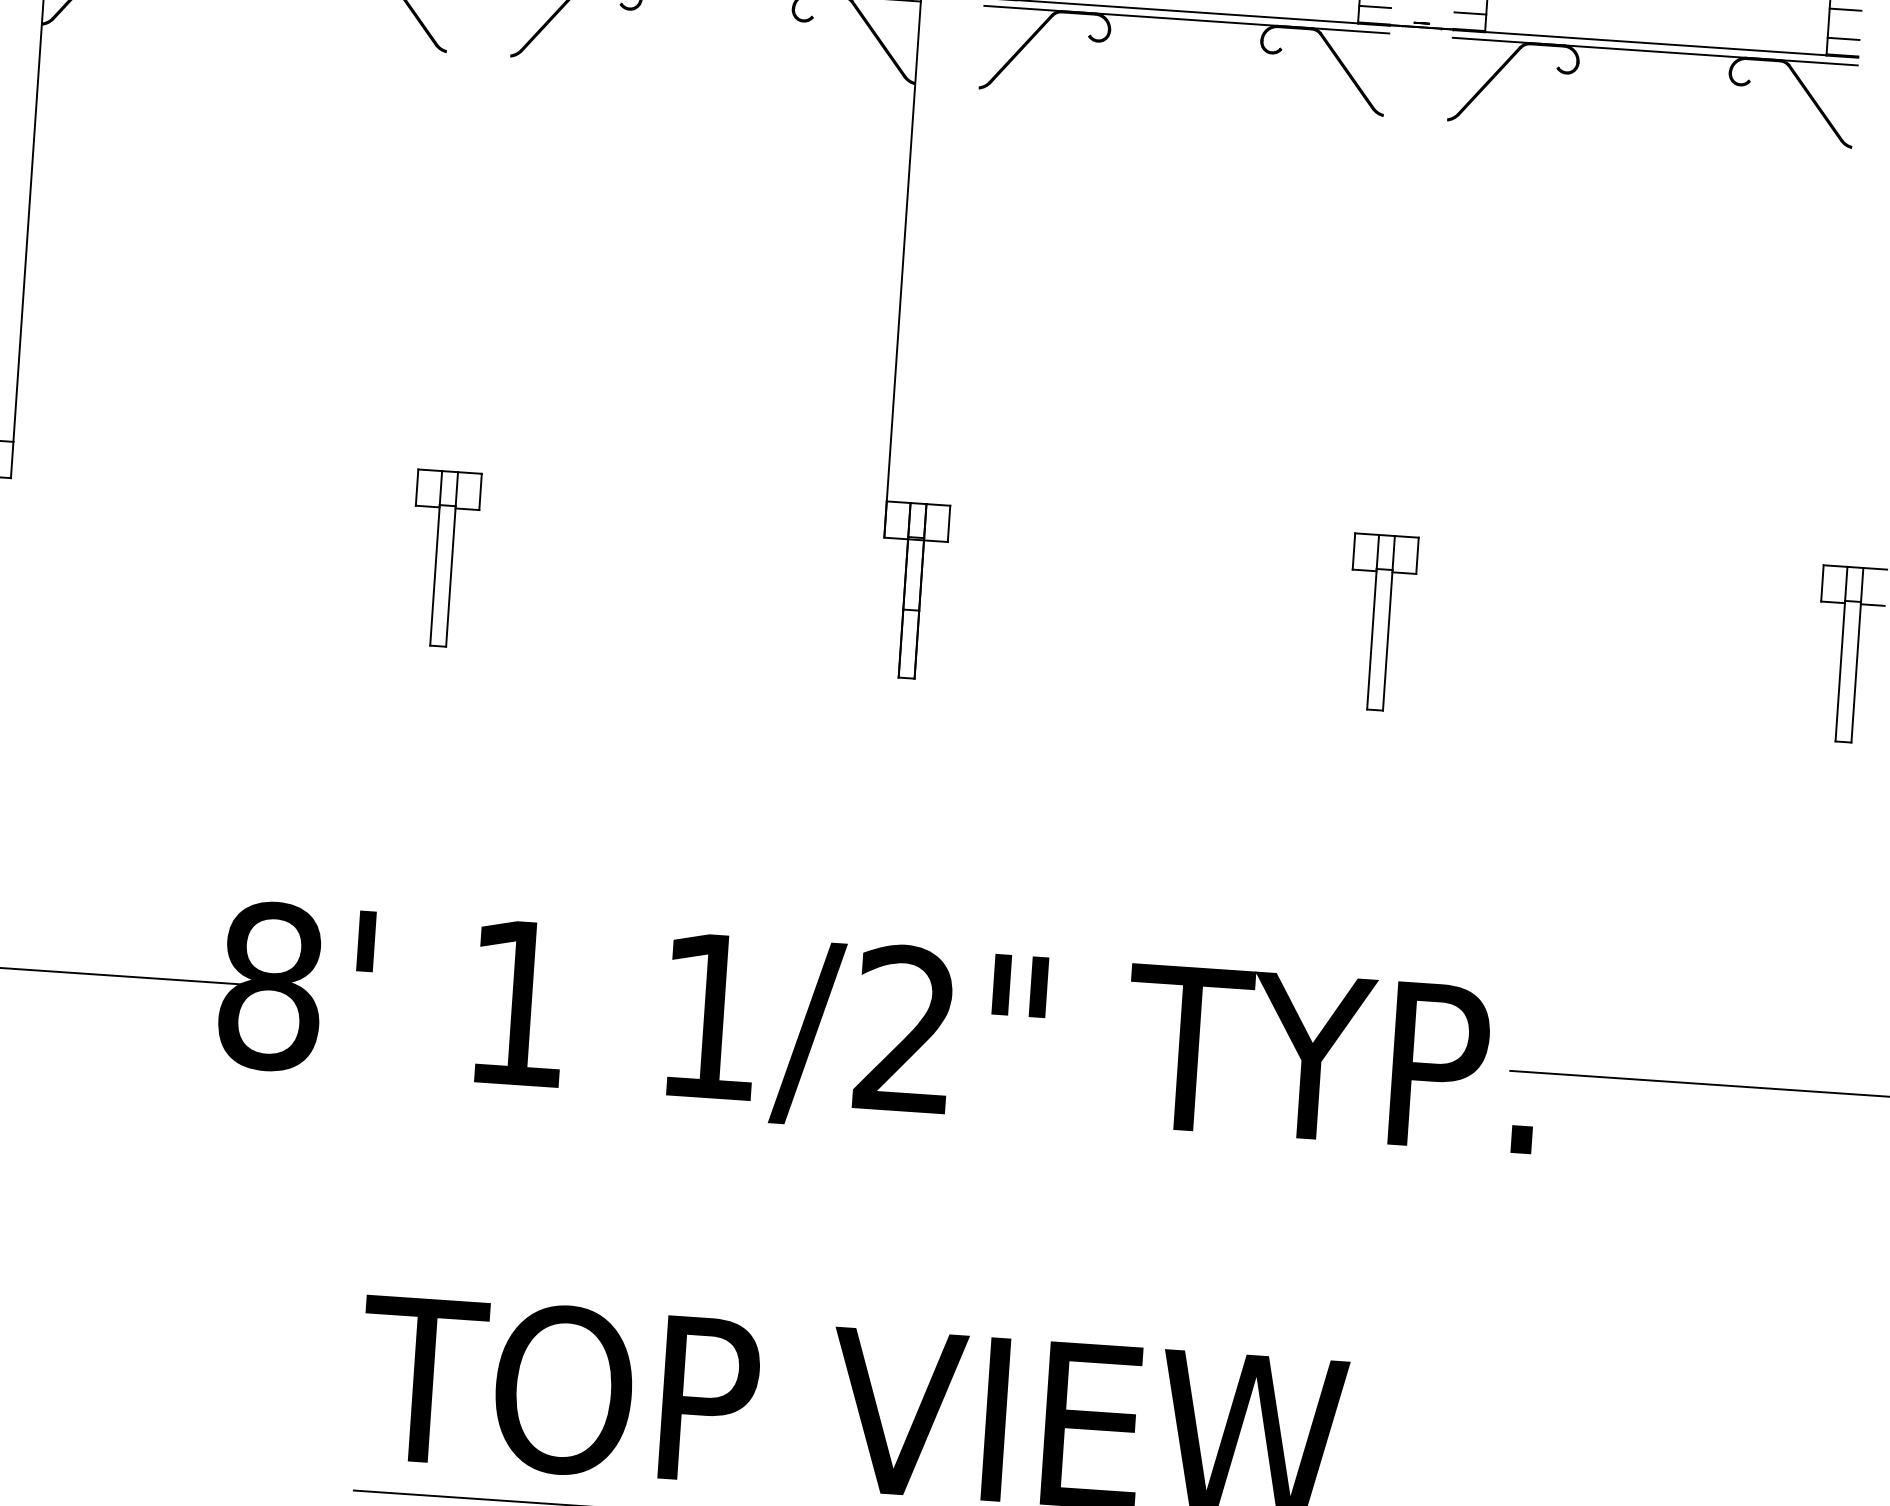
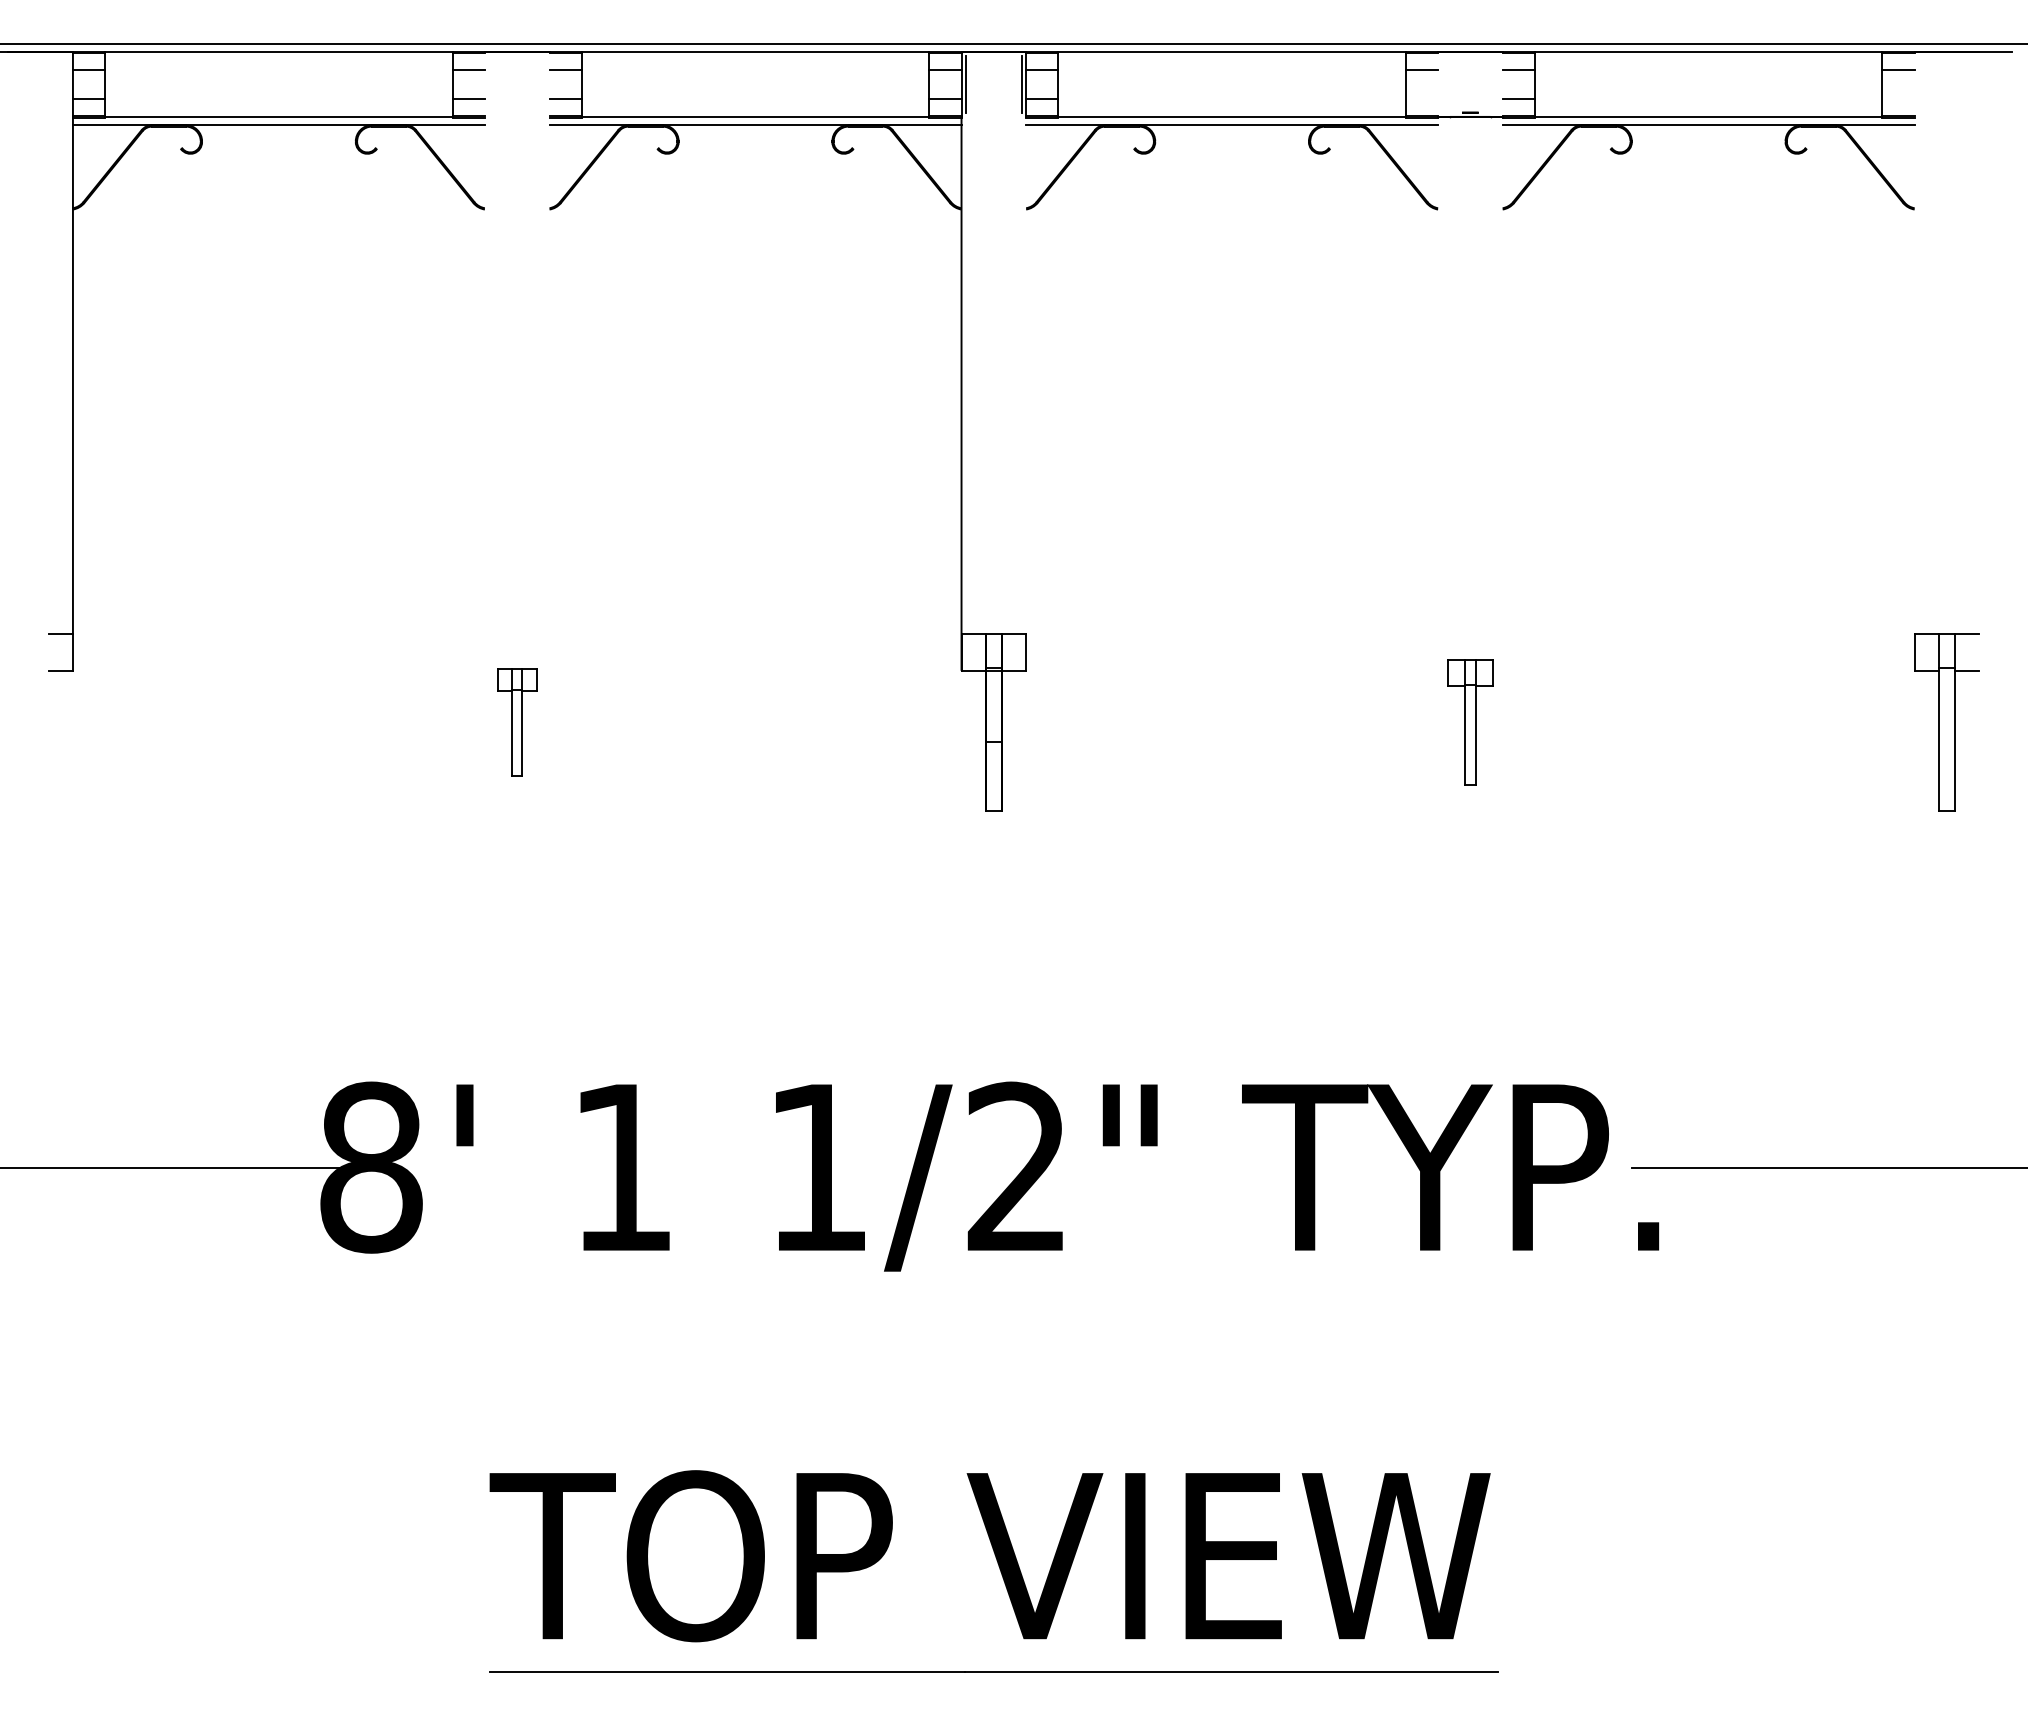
line: (1374, 6) -> (1421, 99), removed
line: (1843, 38) -> (1898, 99), removed
part: (444, 558) -> (517, 722), size x0.6
part: (1381, 622) -> (1470, 722), size x0.7

